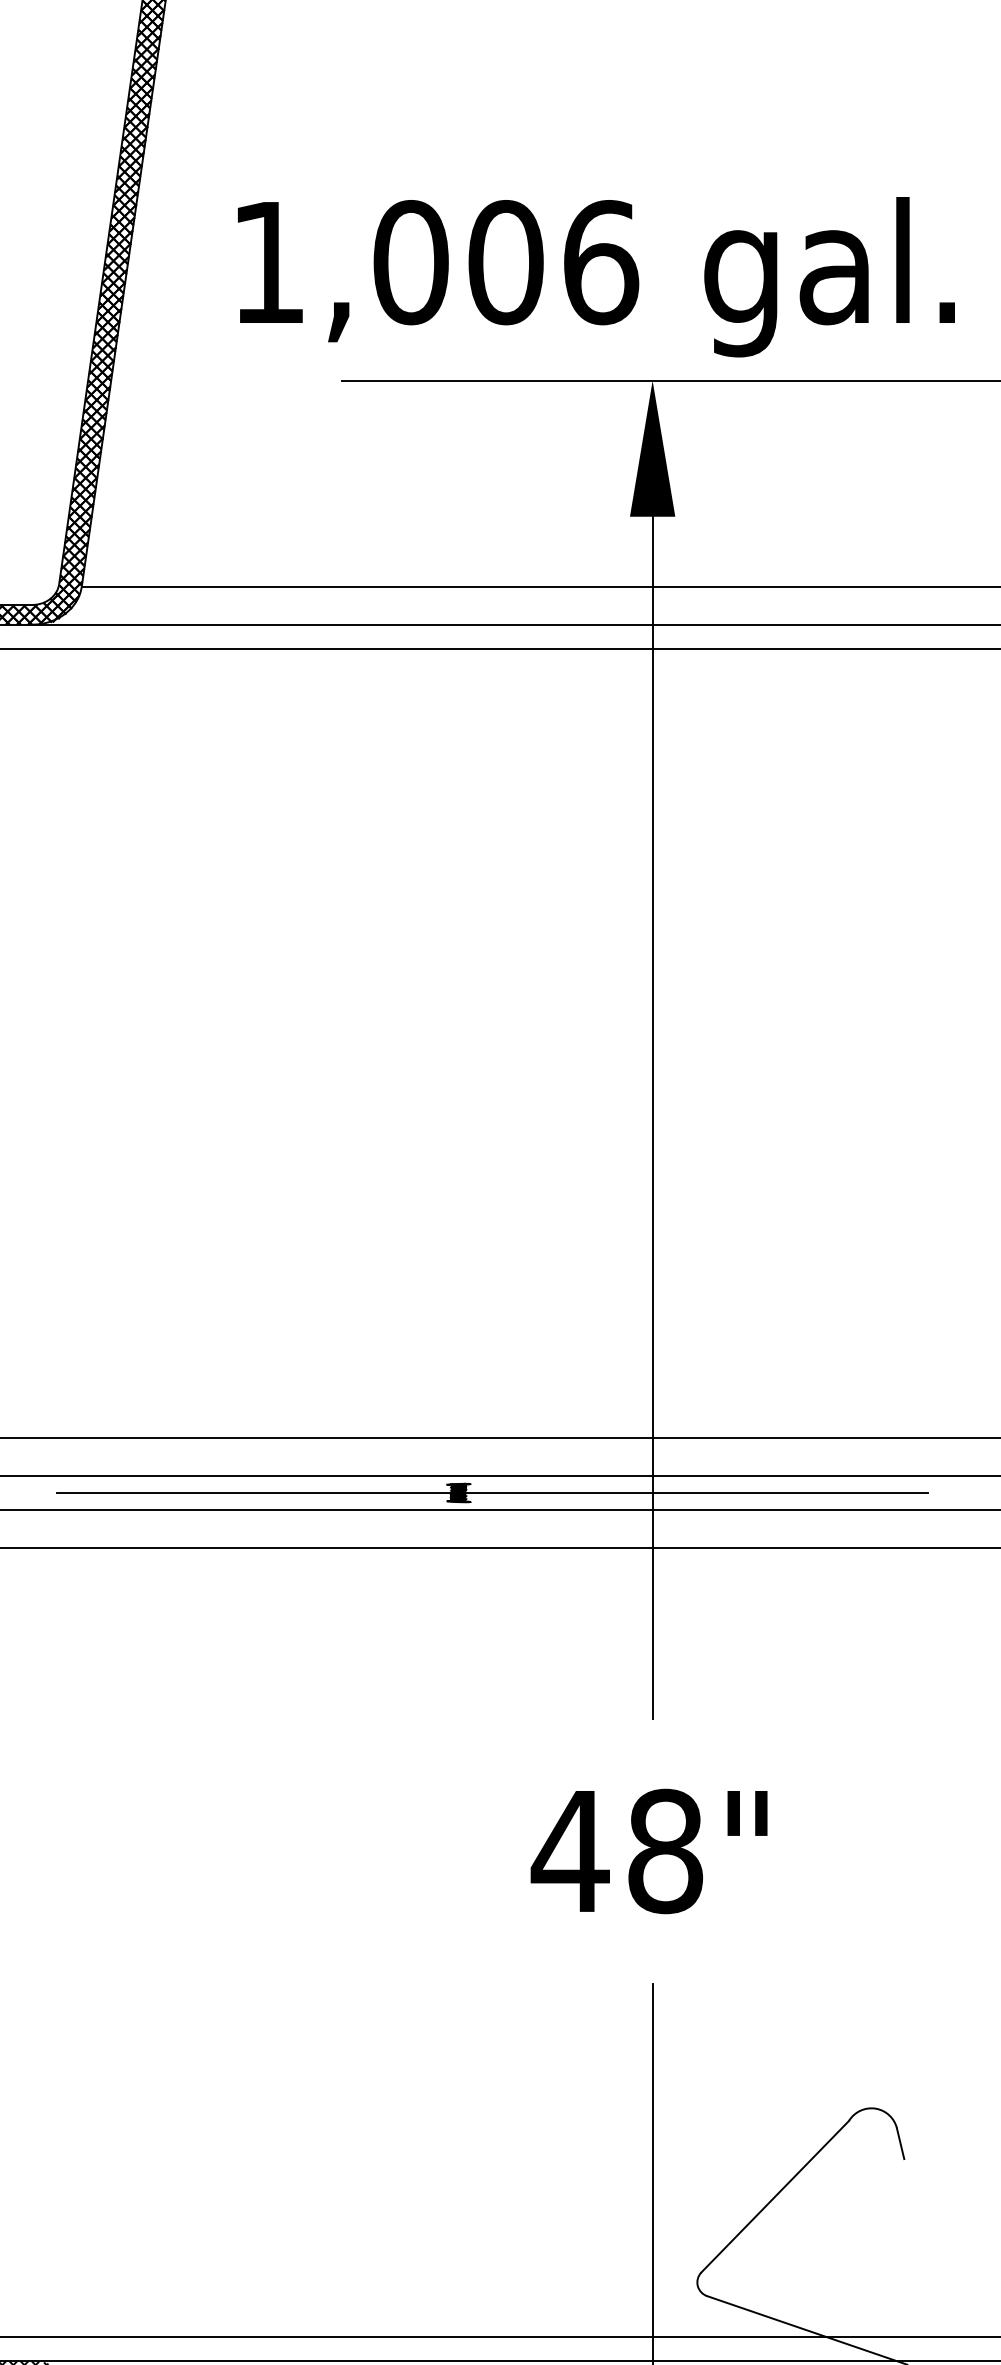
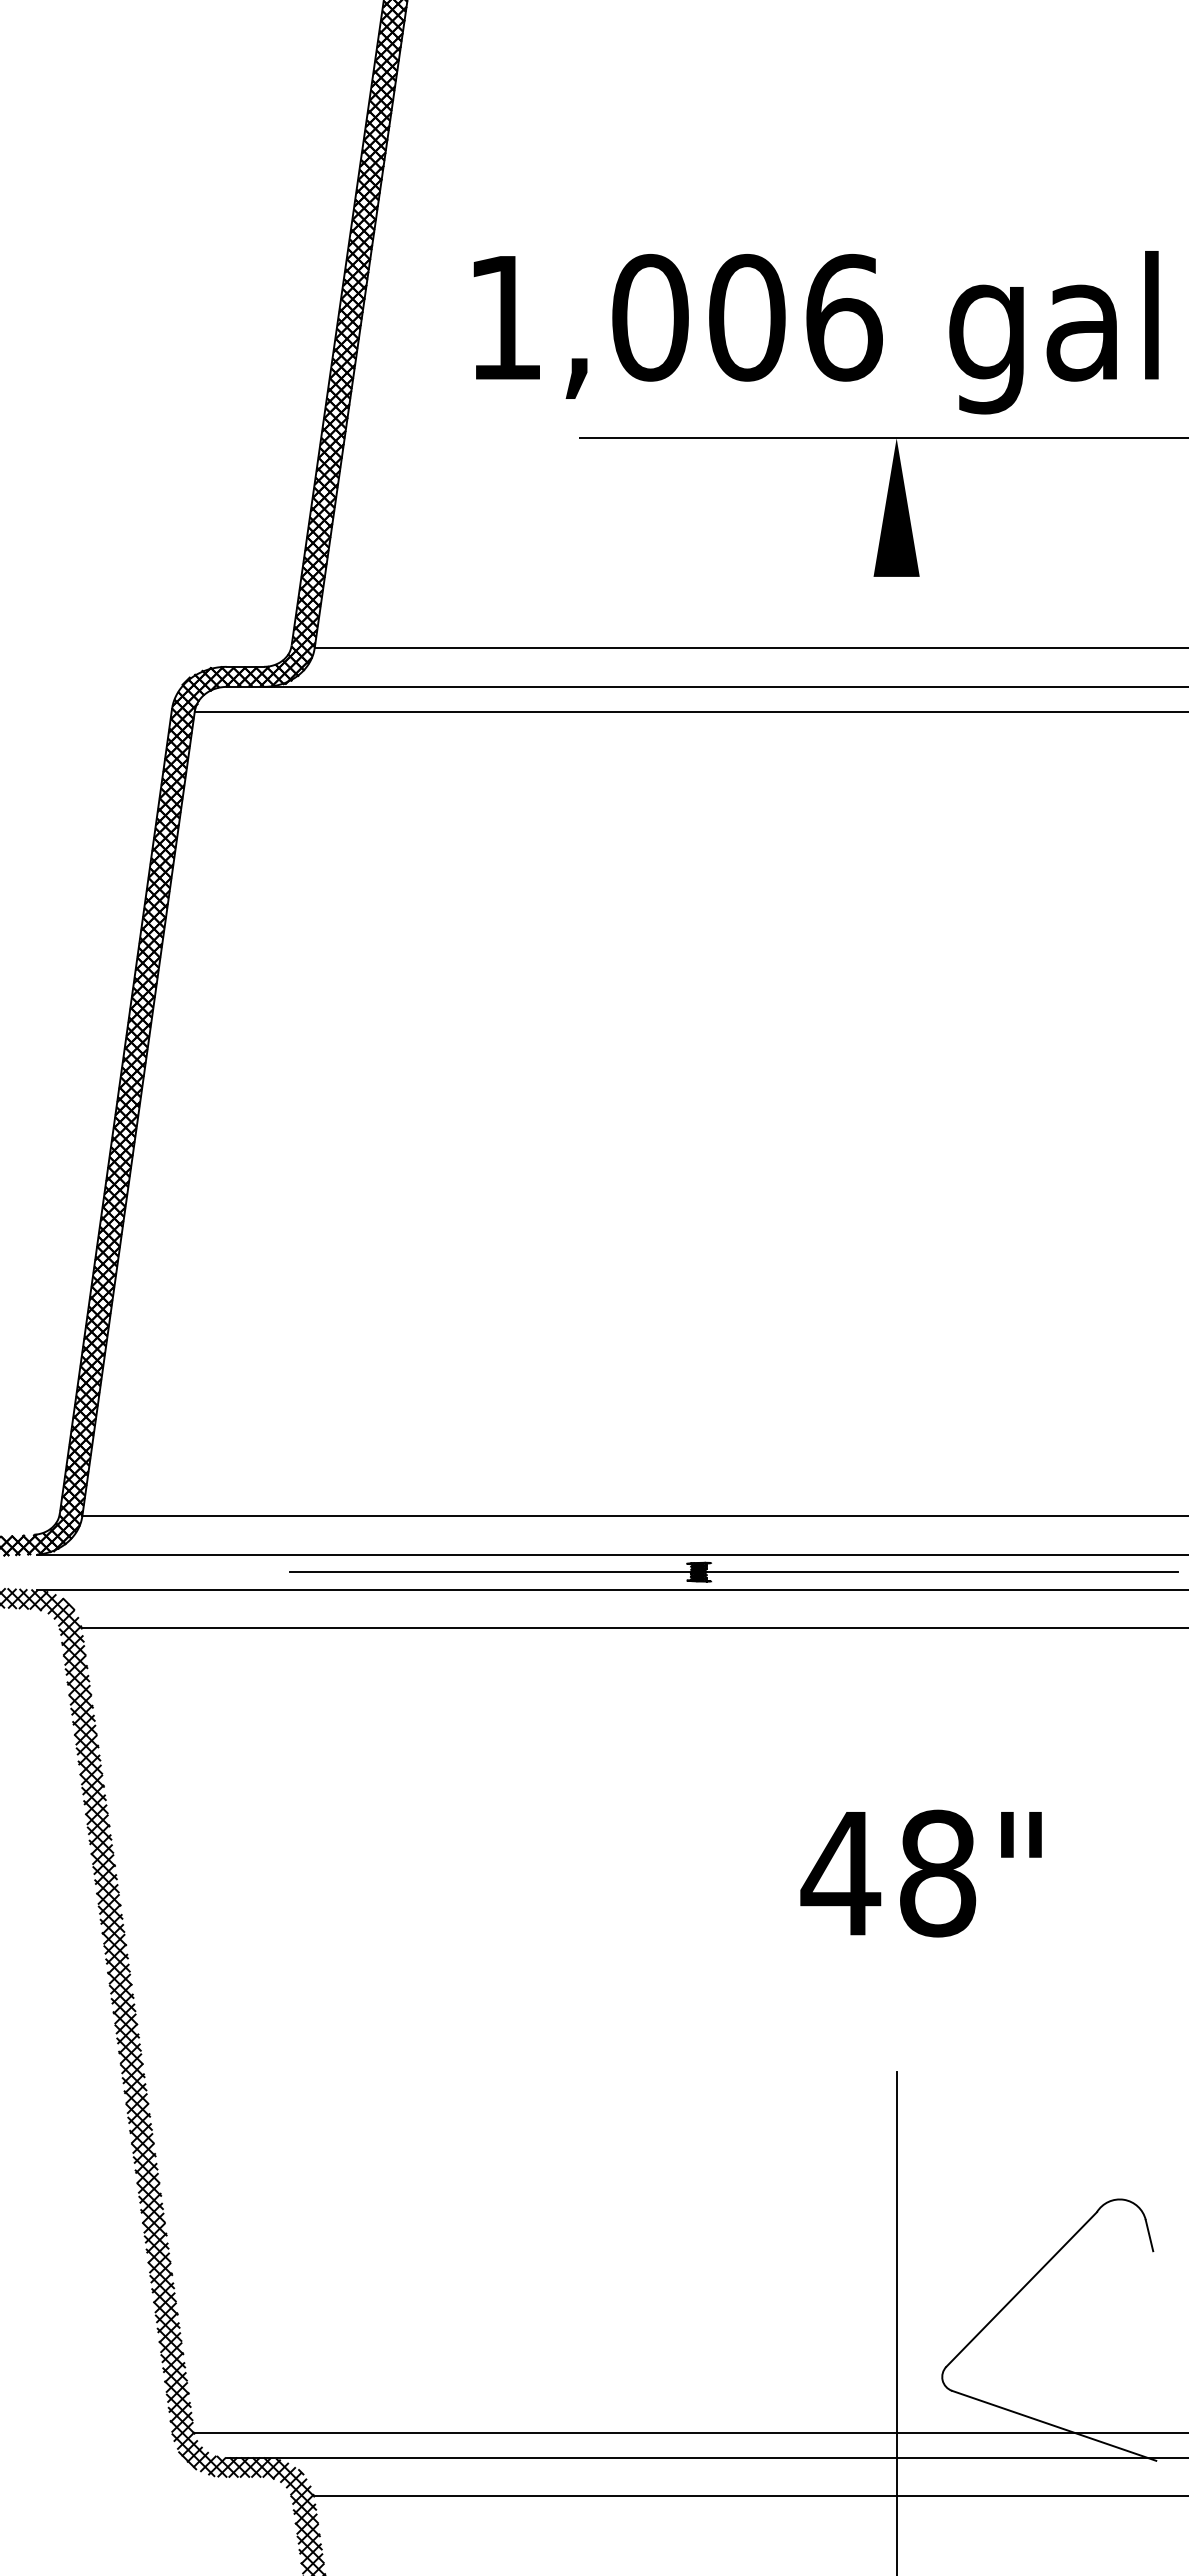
line: (652, 1117) -> (896, 1189), removed
text: (648, 1851) -> (920, 1873), moved

